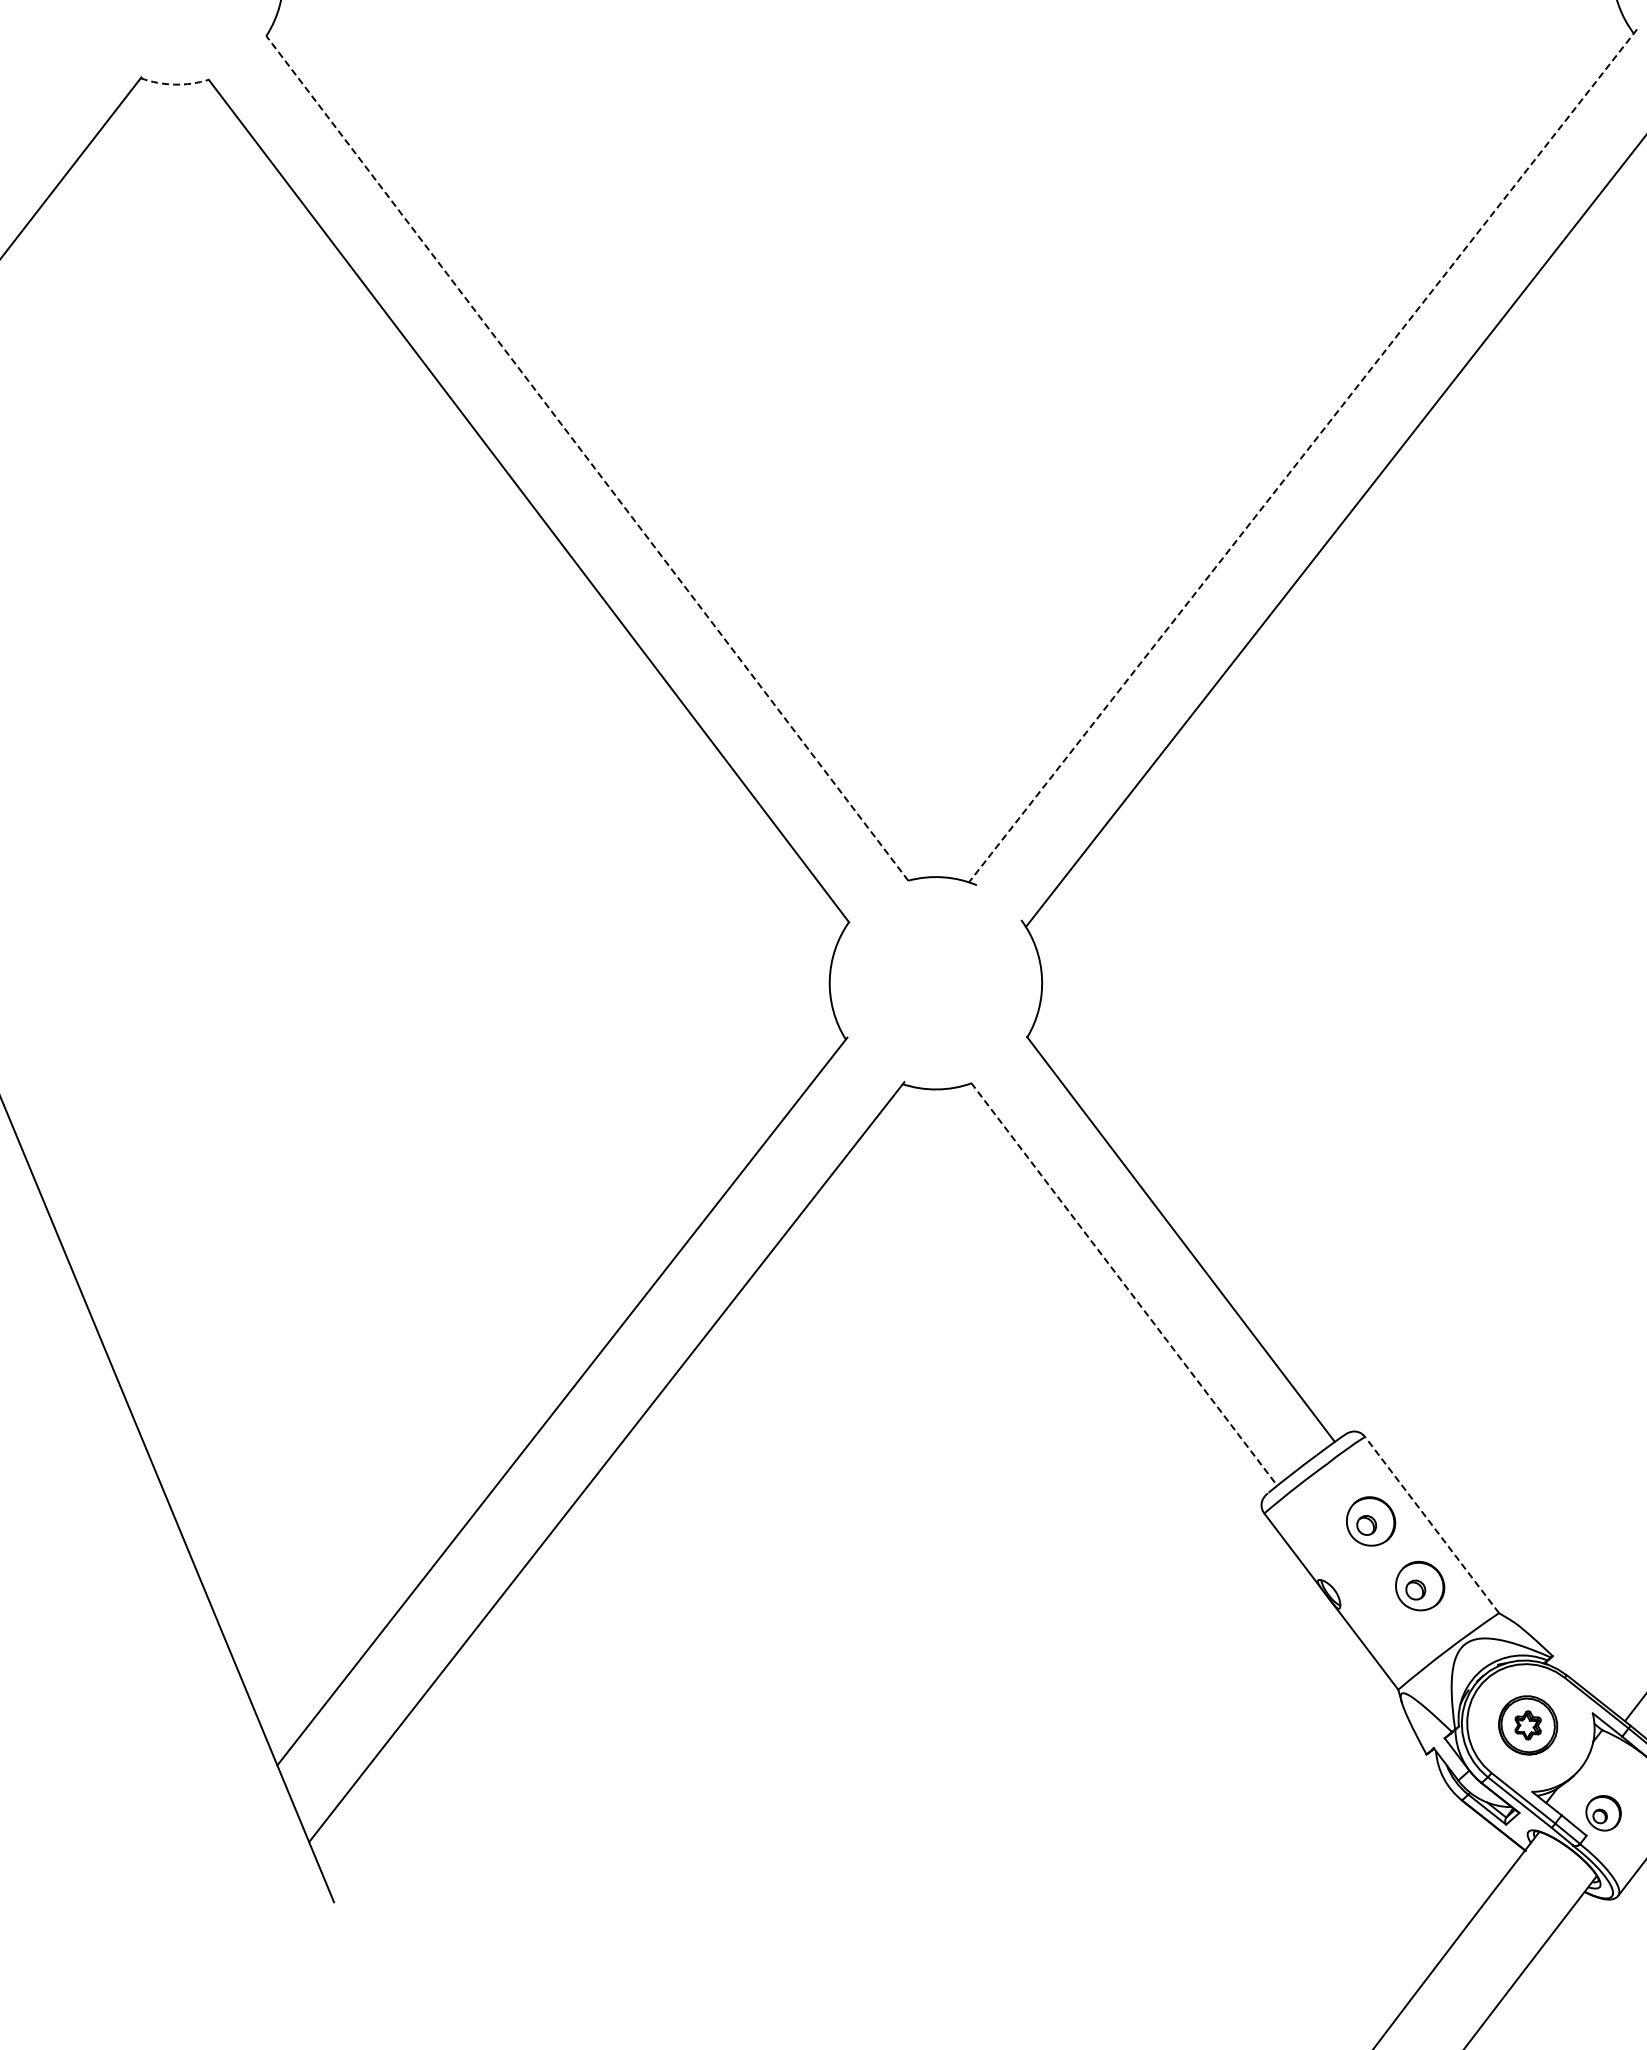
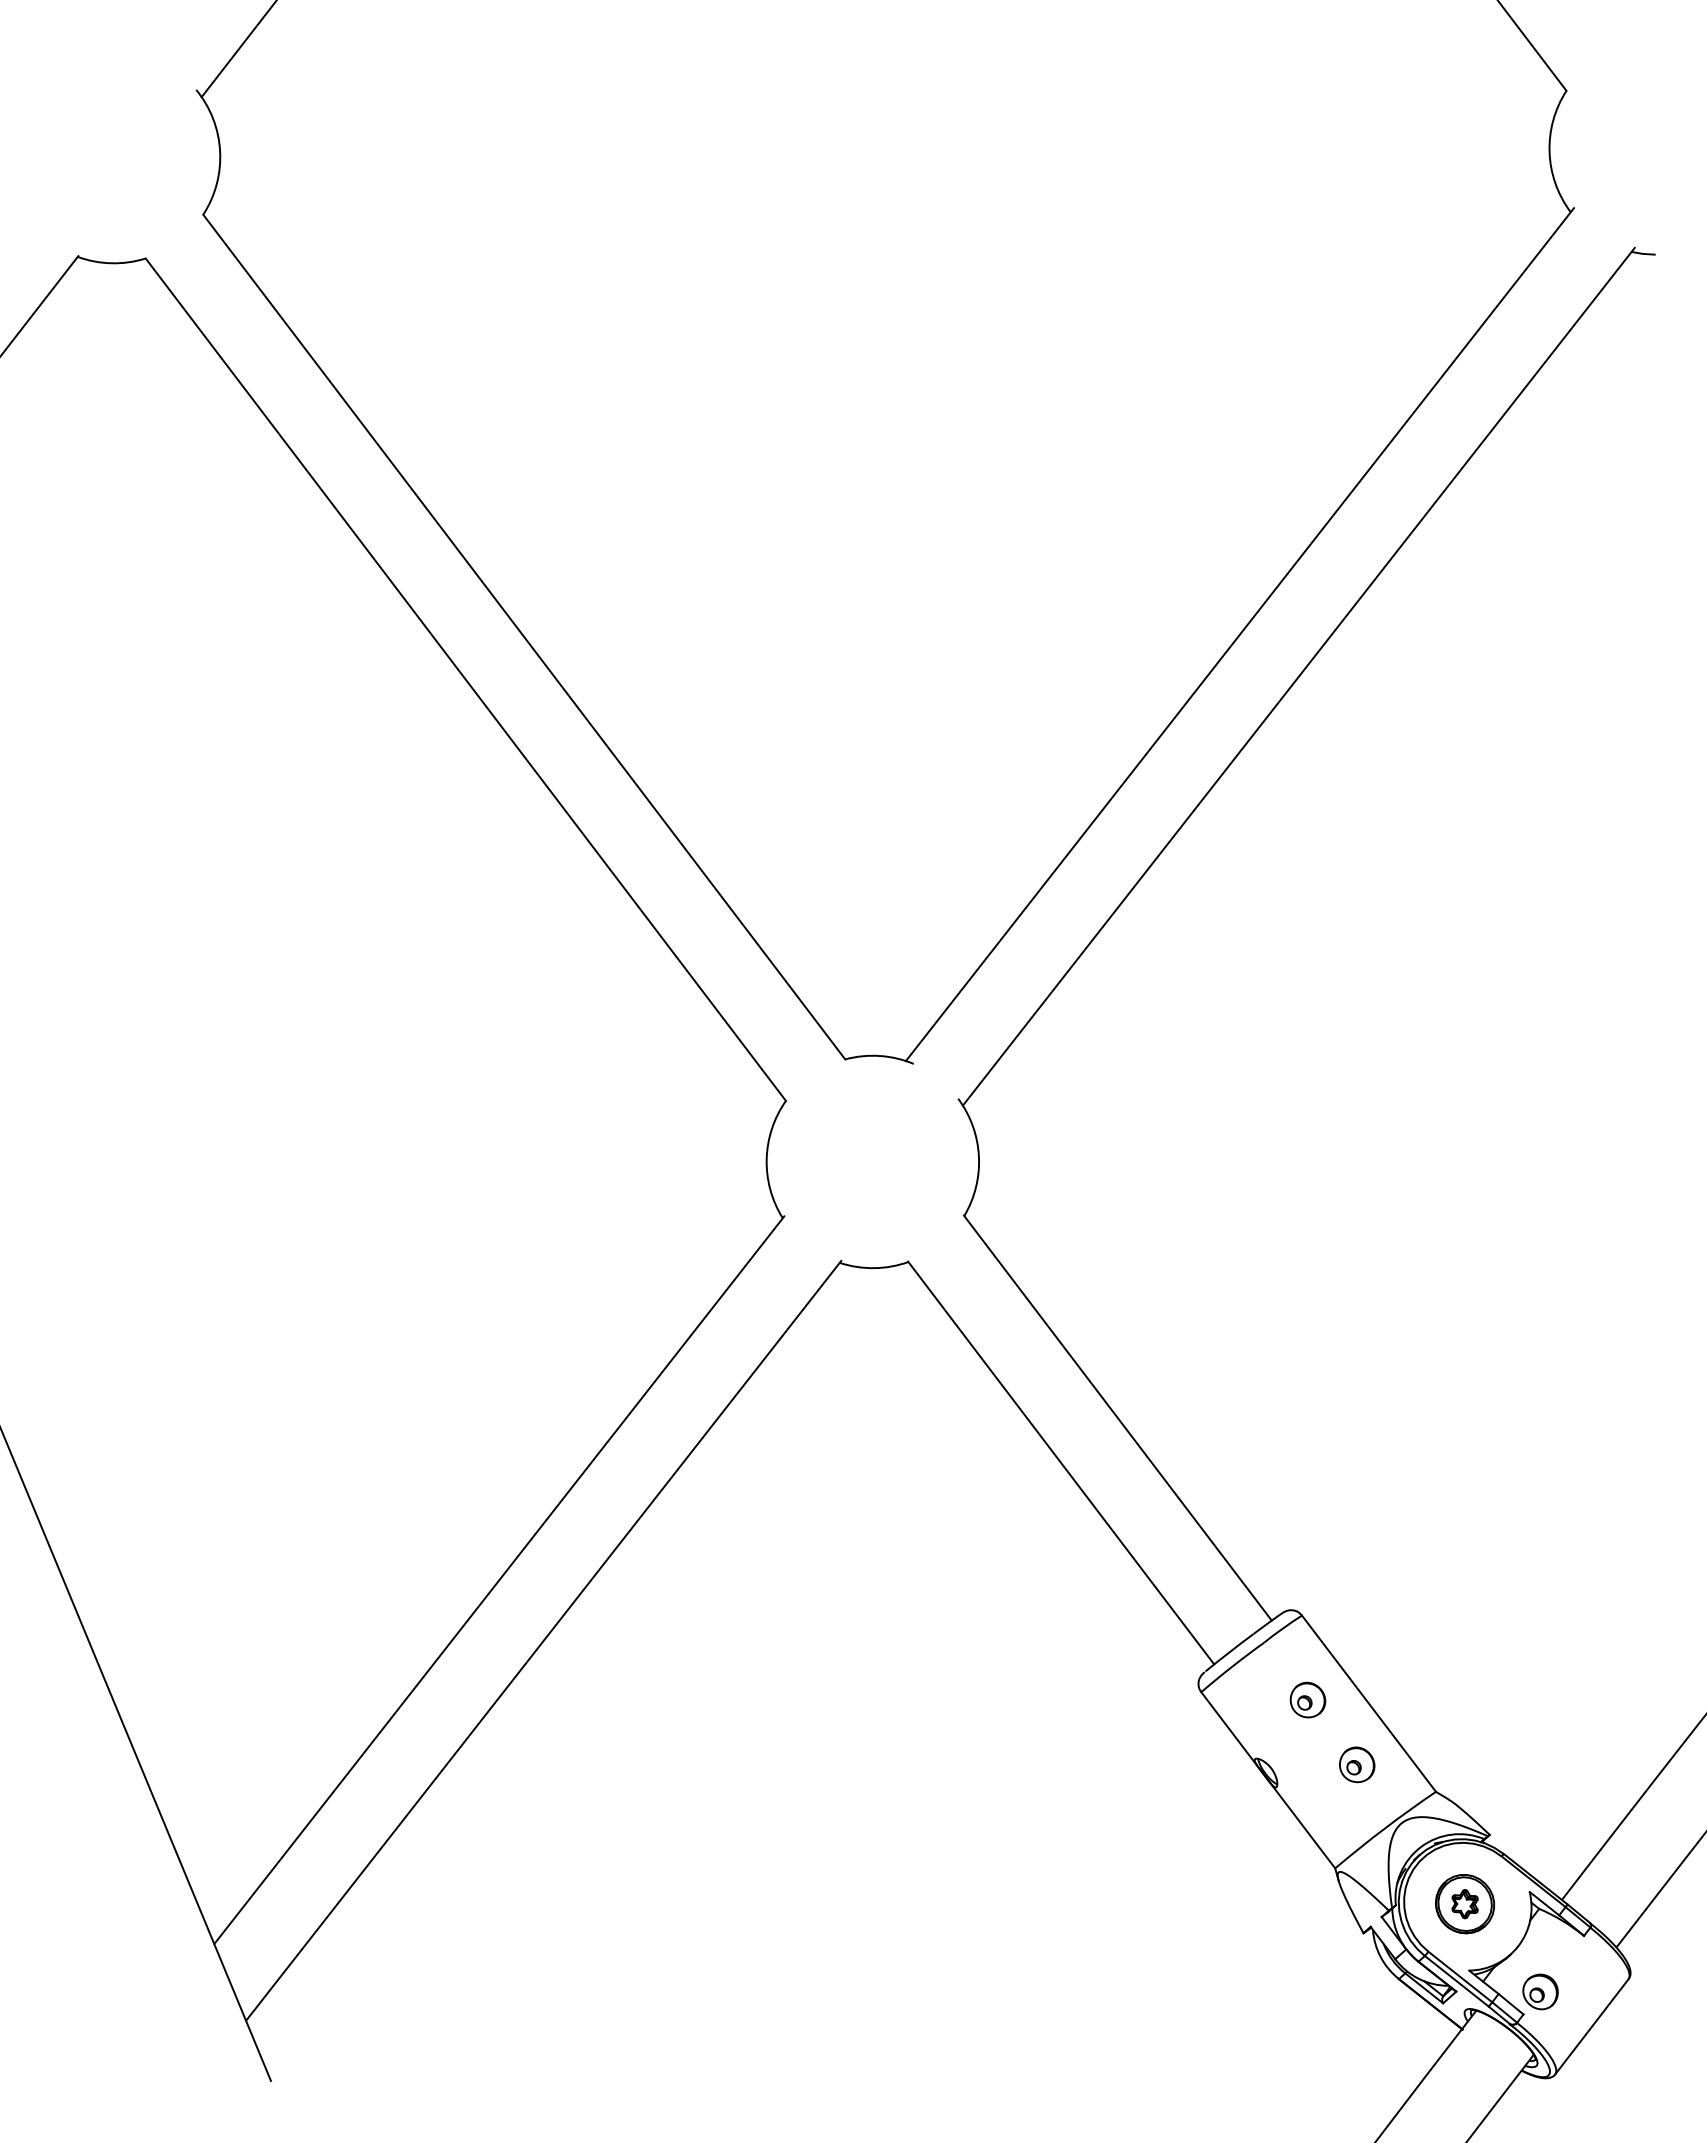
arc: (174, 84) -> (111, 263), dashed -> solid
line: (1302, 455) -> (1239, 634), dashed -> solid
line: (587, 458) -> (524, 637), dashed -> solid
line: (1124, 1283) -> (1061, 1462), dashed -> solid
part: (1370, 1520) -> (1307, 1699), size x0.71
line: (1432, 1524) -> (1369, 1703), dashed -> solid
part: (1420, 1585) -> (1357, 1764), size x0.71

